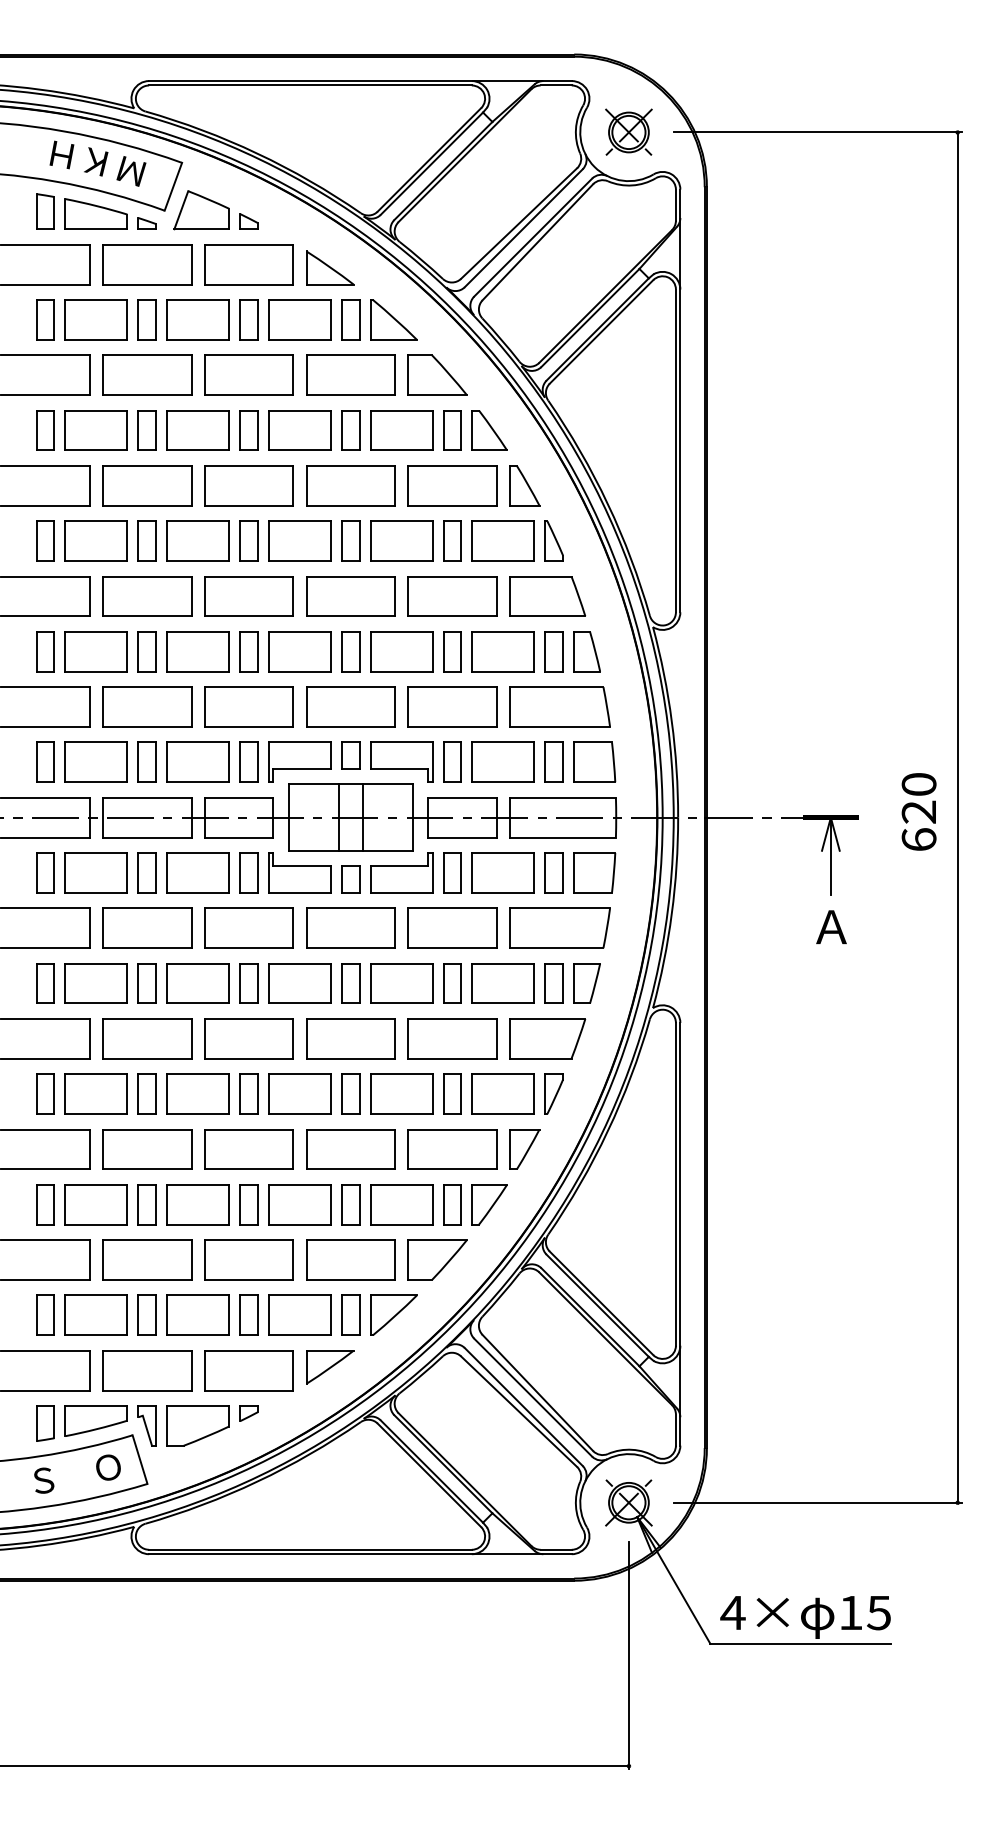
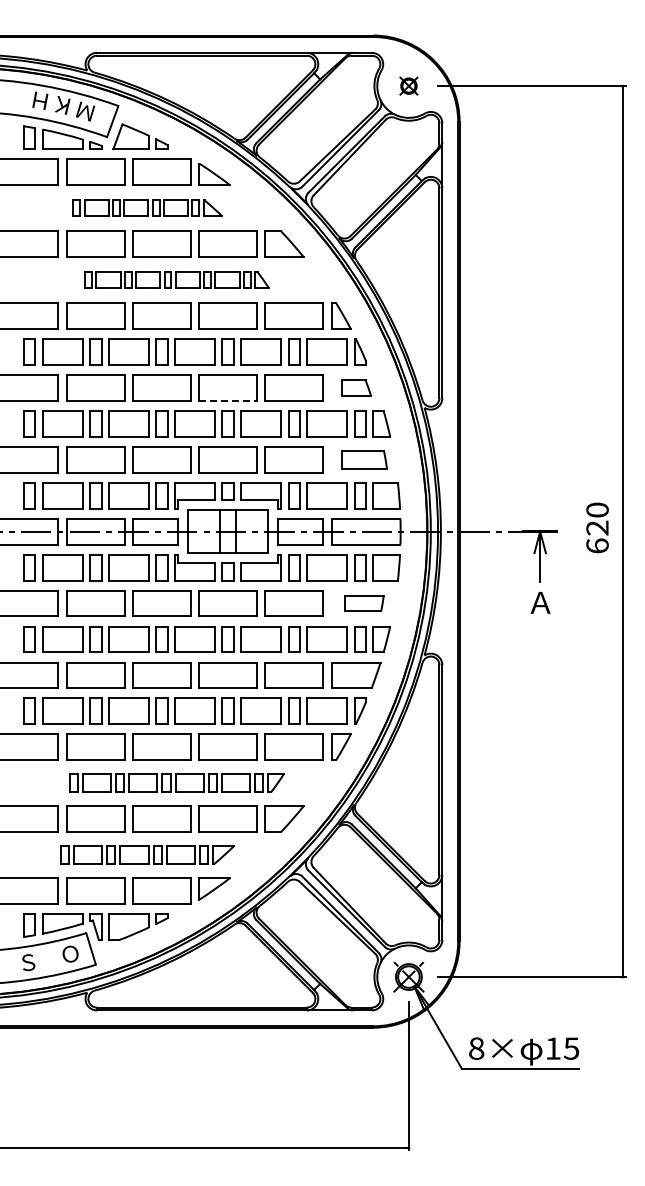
part: (628, 131) -> (408, 85), size x0.6
part: (226, 318) -> (147, 207), size x0.6
part: (271, 429) -> (176, 279), size x0.6
part: (548, 595) -> (356, 387), size x0.6
line: (351, 615) -> (228, 400), solid -> dashed
part: (560, 706) -> (364, 459), size x0.7
part: (560, 928) -> (364, 603), size x0.6
part: (271, 1203) -> (176, 782), size x0.7
part: (226, 1314) -> (147, 854), size x0.7
text: (732, 1612) -> (476, 1048), 4× -> 8×

